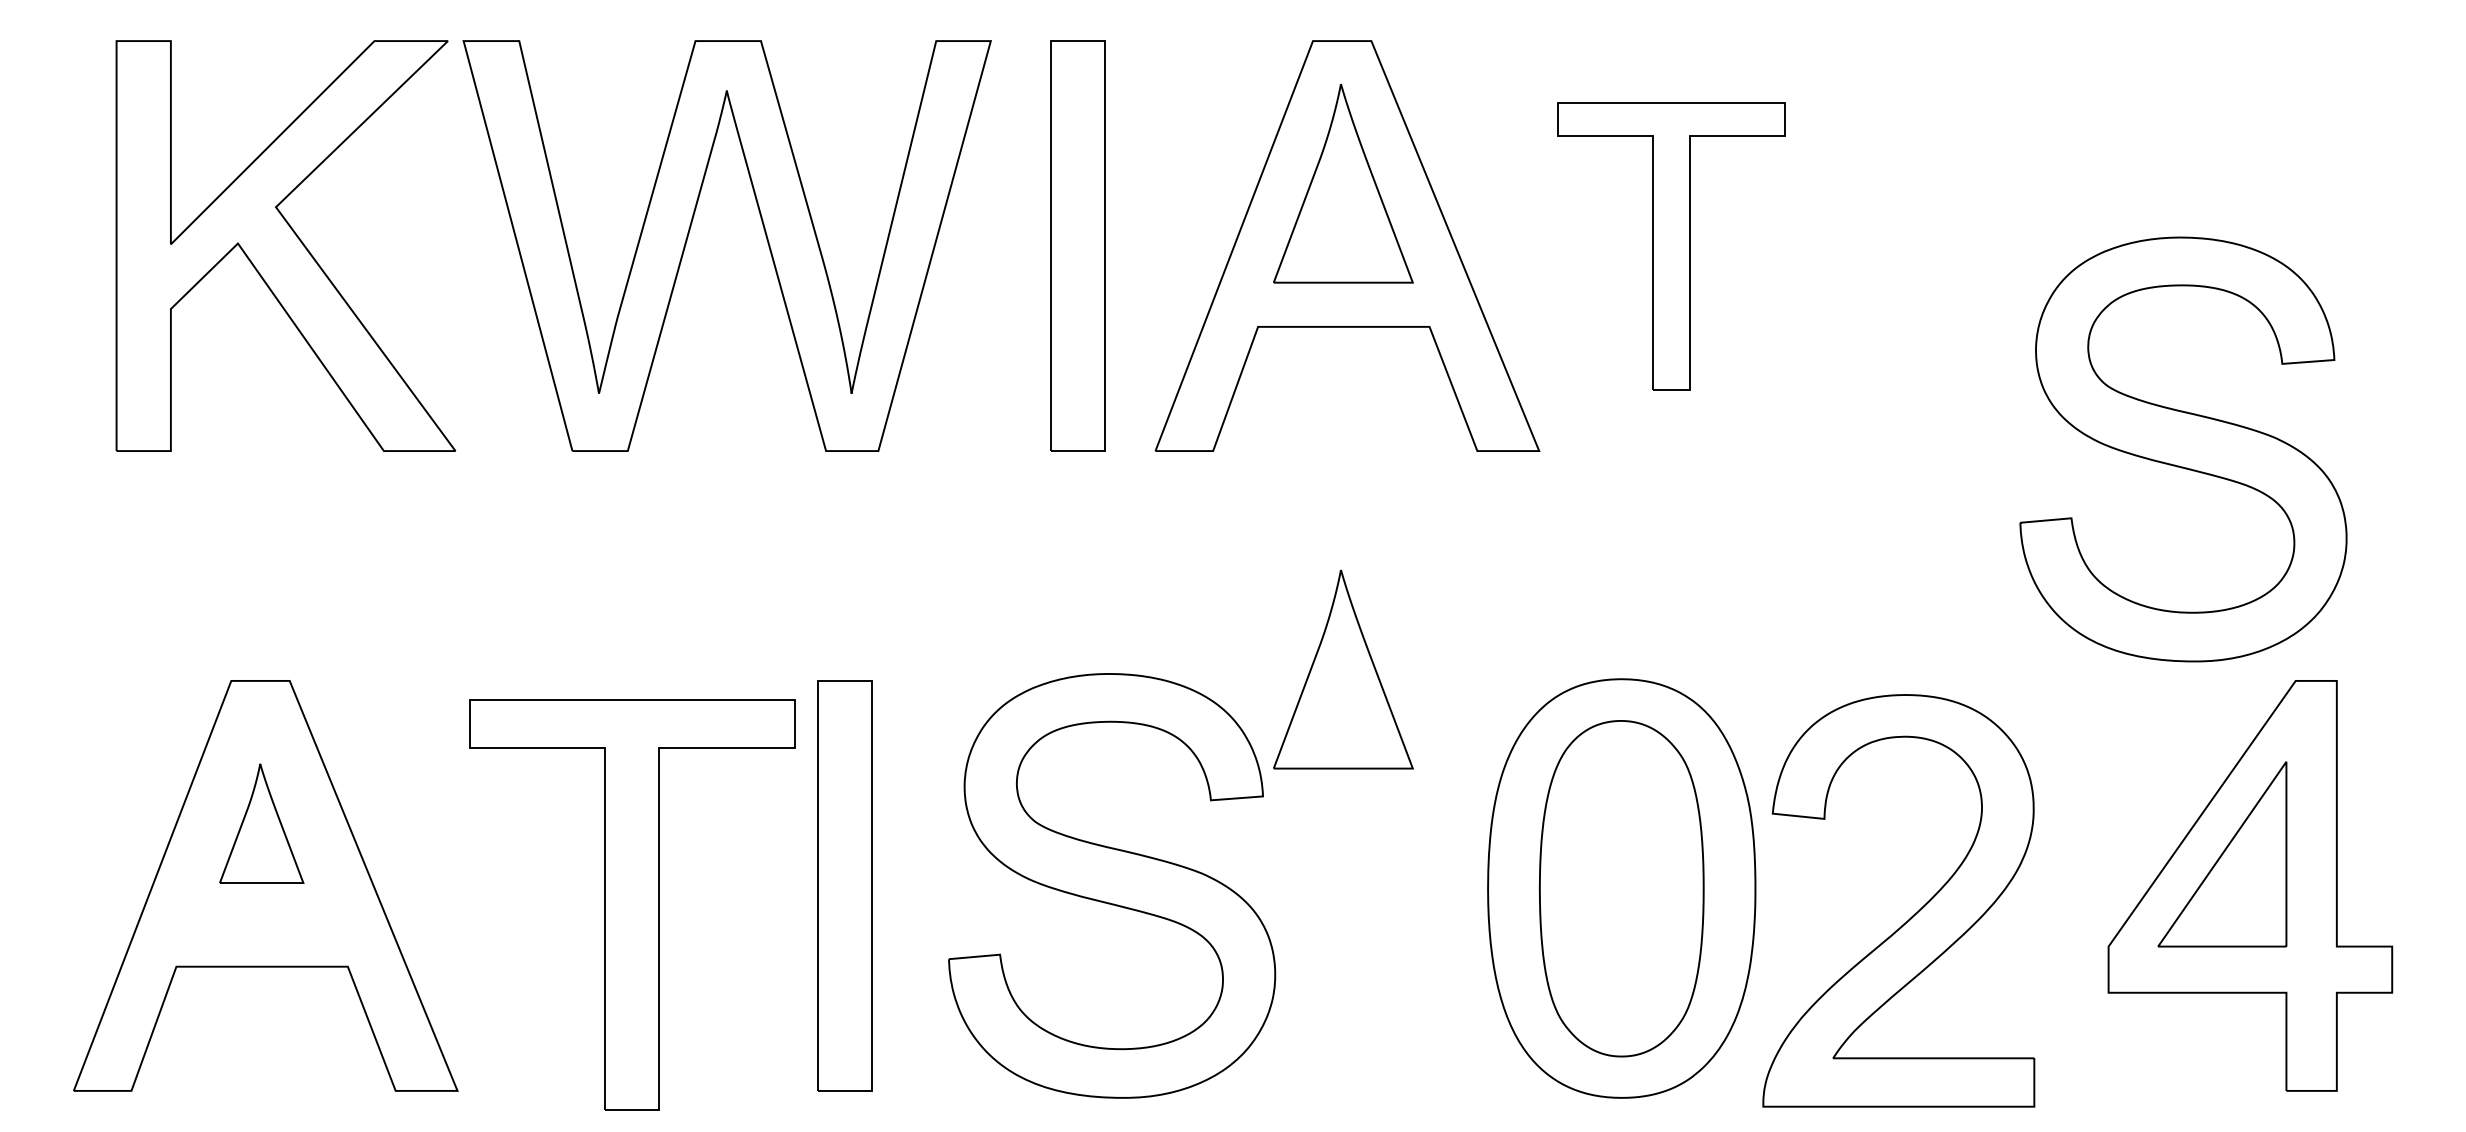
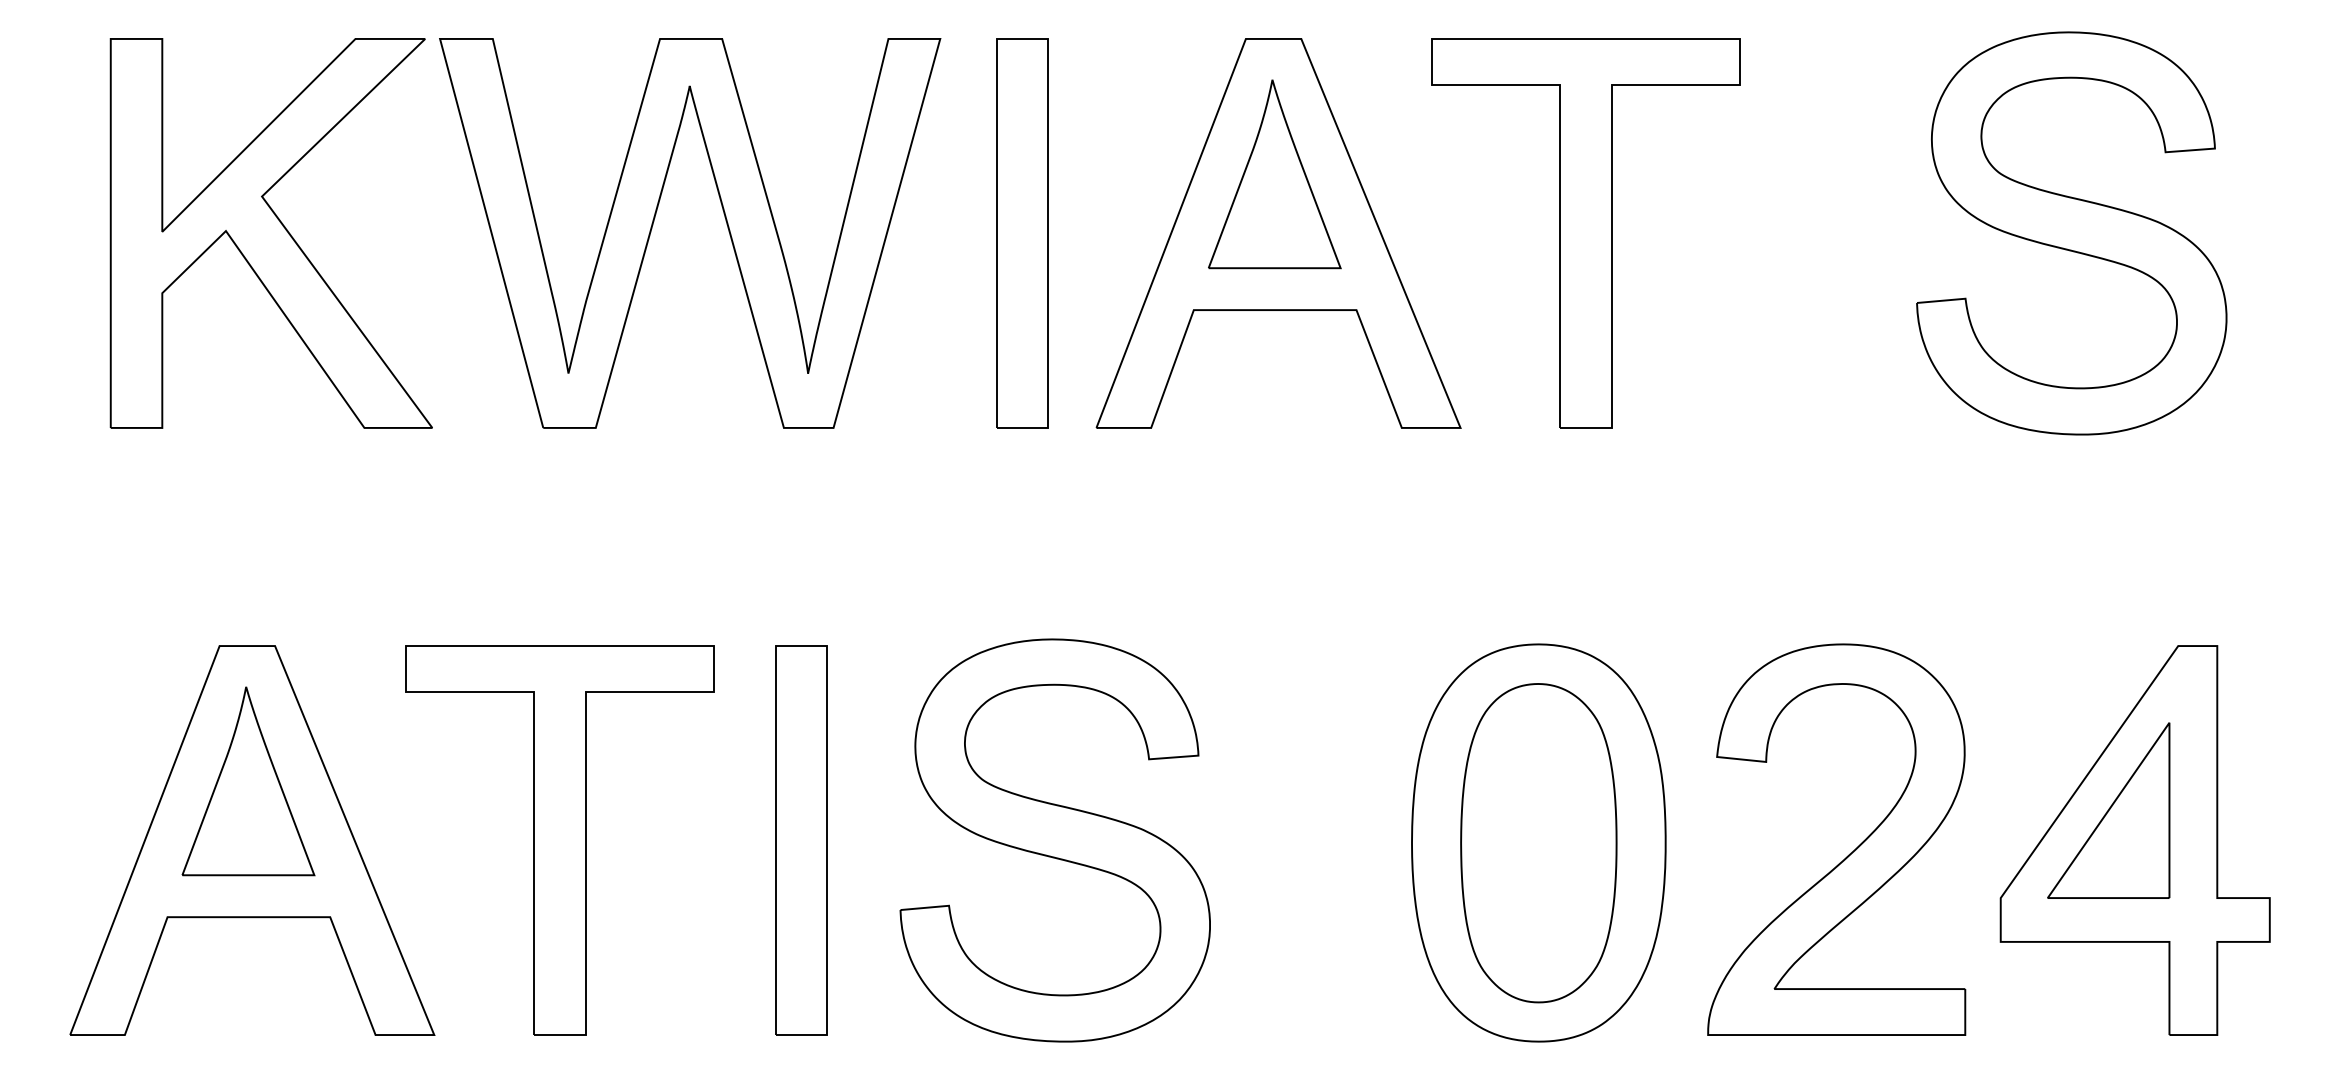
part: (1670, 246) -> (1585, 233), size x1.43
part: (2183, 449) -> (2071, 233), moved
part: (1343, 669) -> (1274, 635), removed
part: (261, 823) -> (248, 781), size x1.67
part: (631, 904) -> (559, 840), moved
part: (1913, 914) -> (1850, 852), moved

